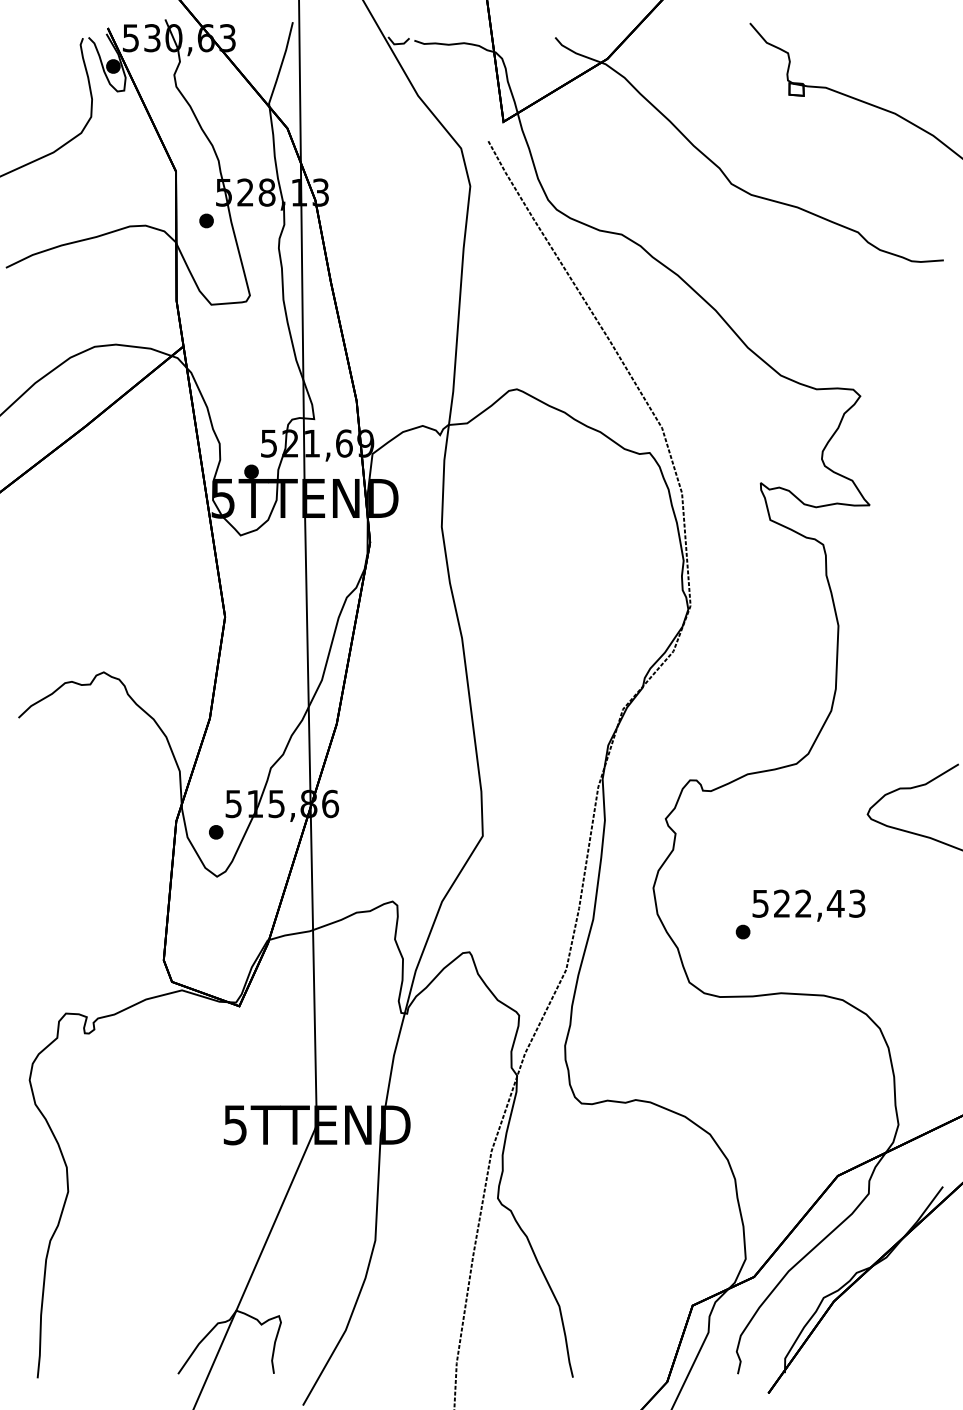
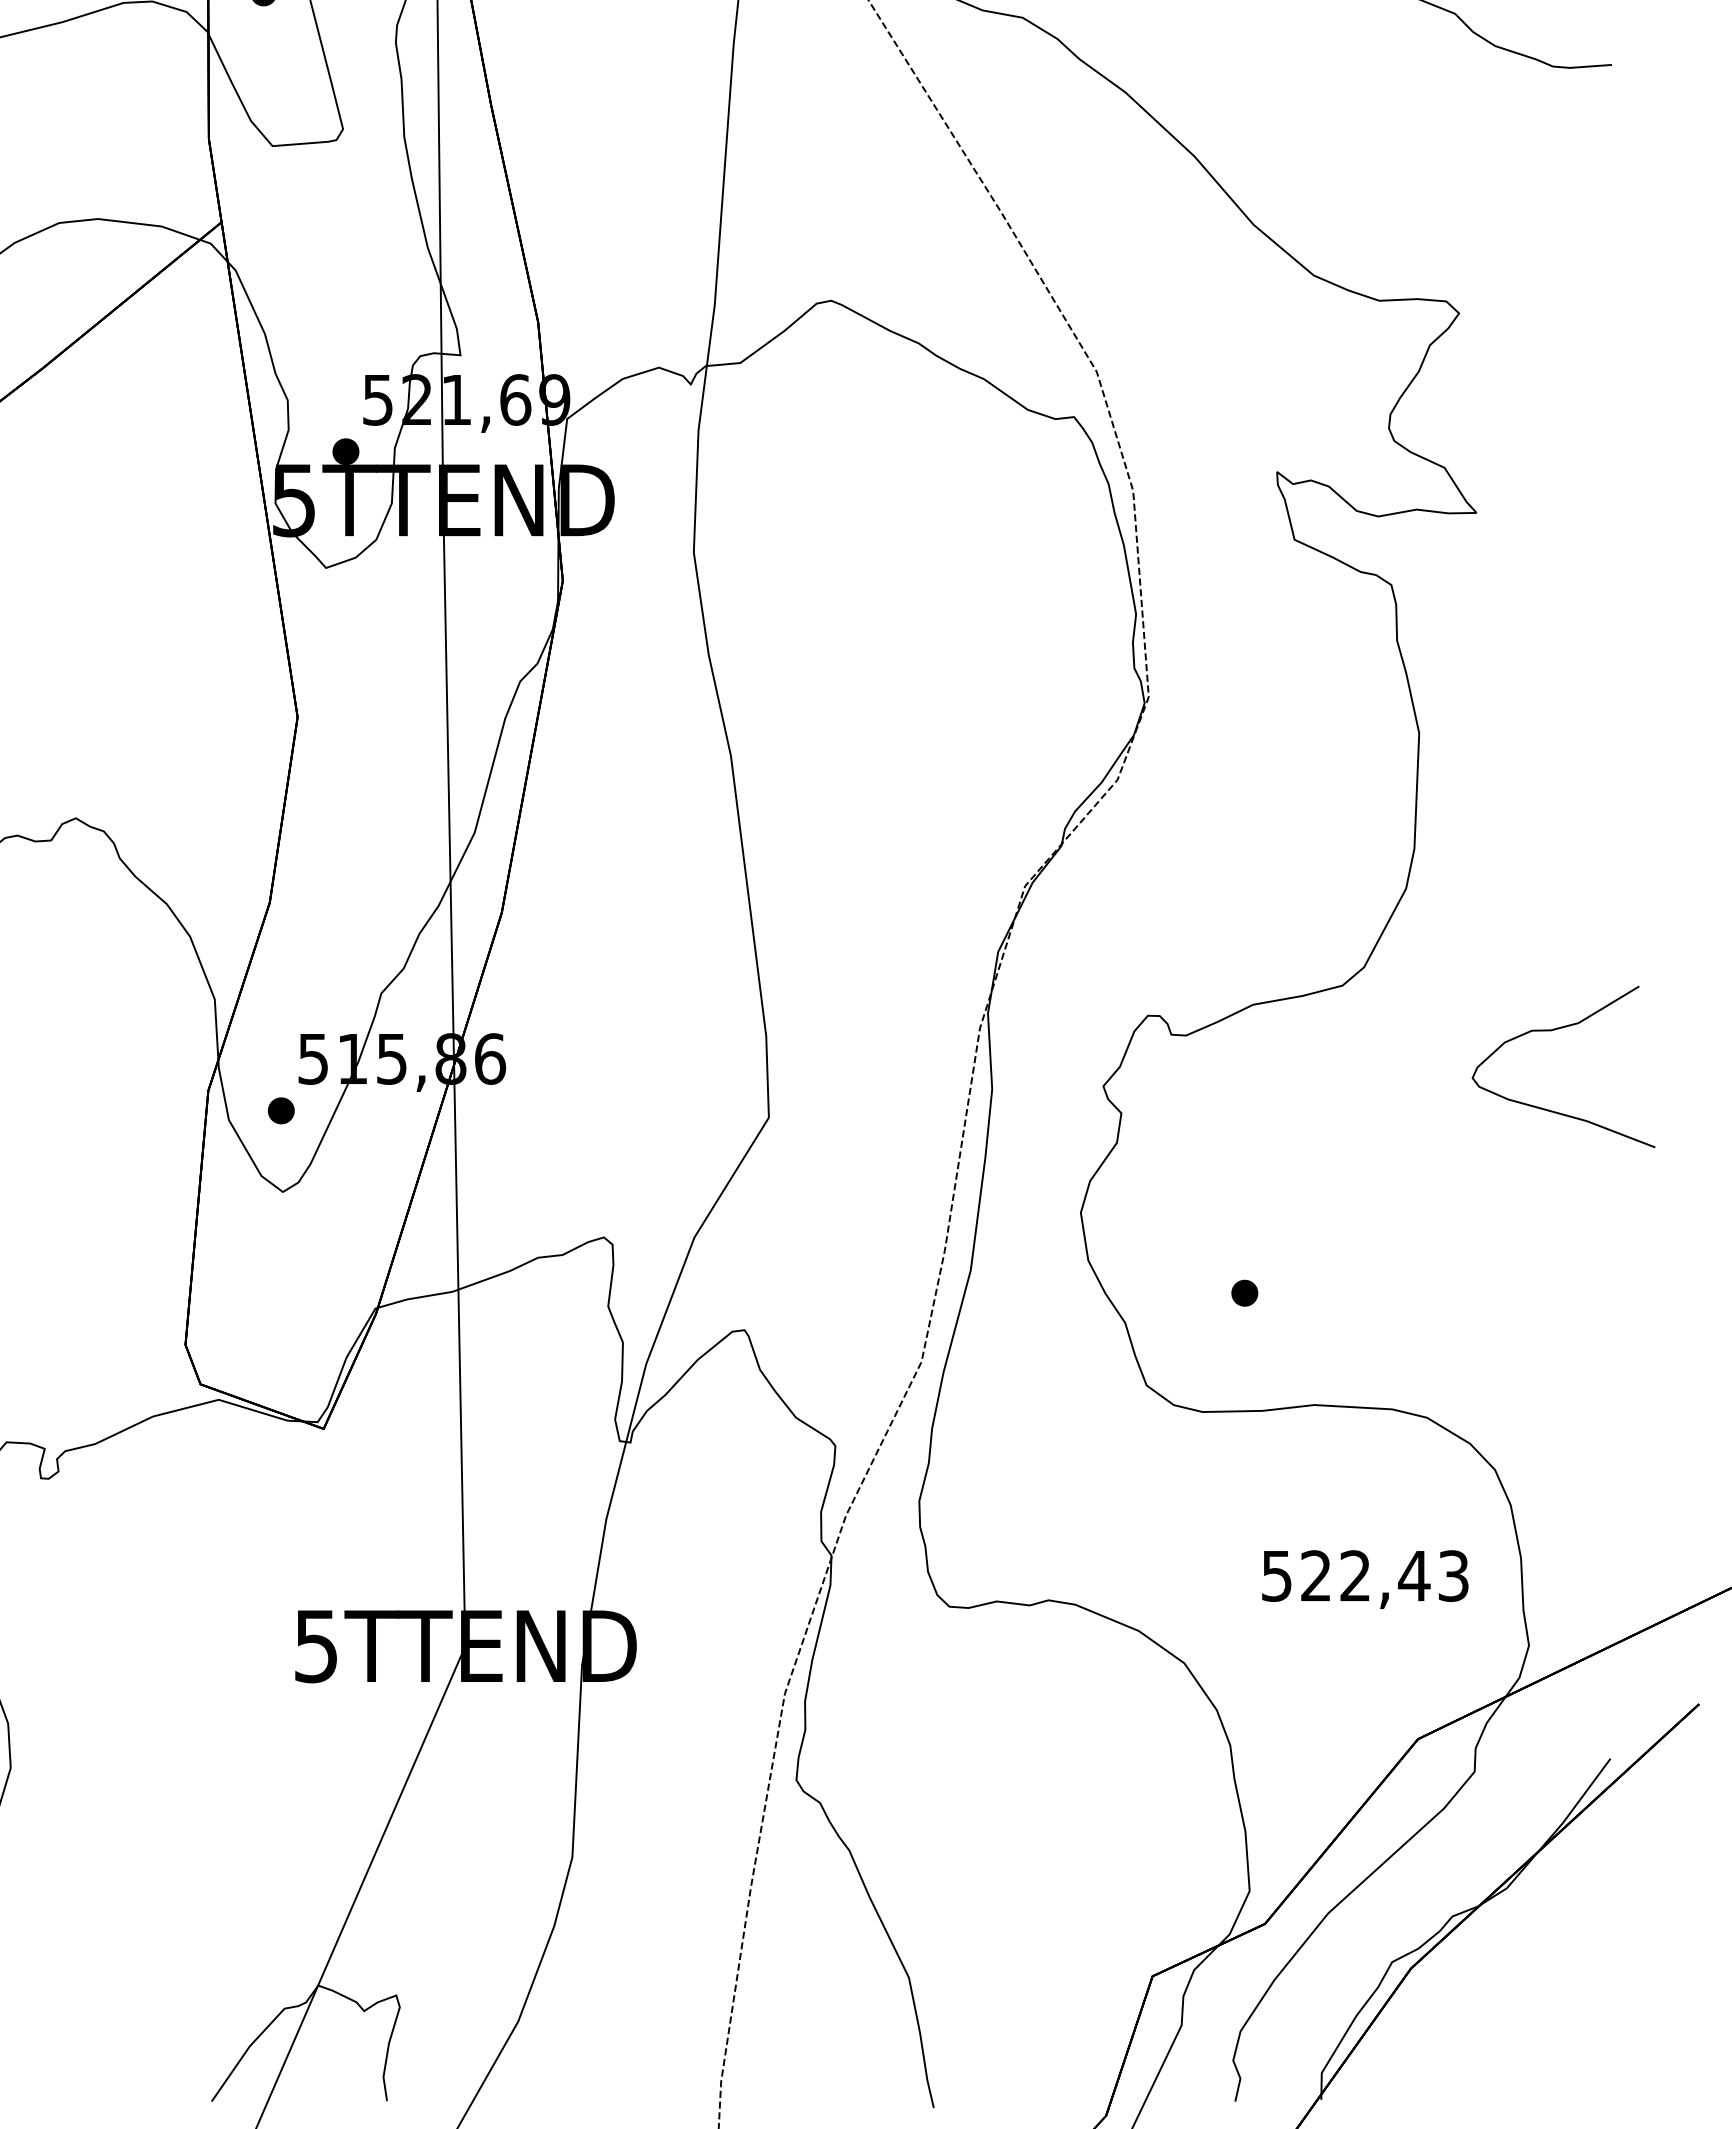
text: (808, 905) -> (1364, 1579), moved

